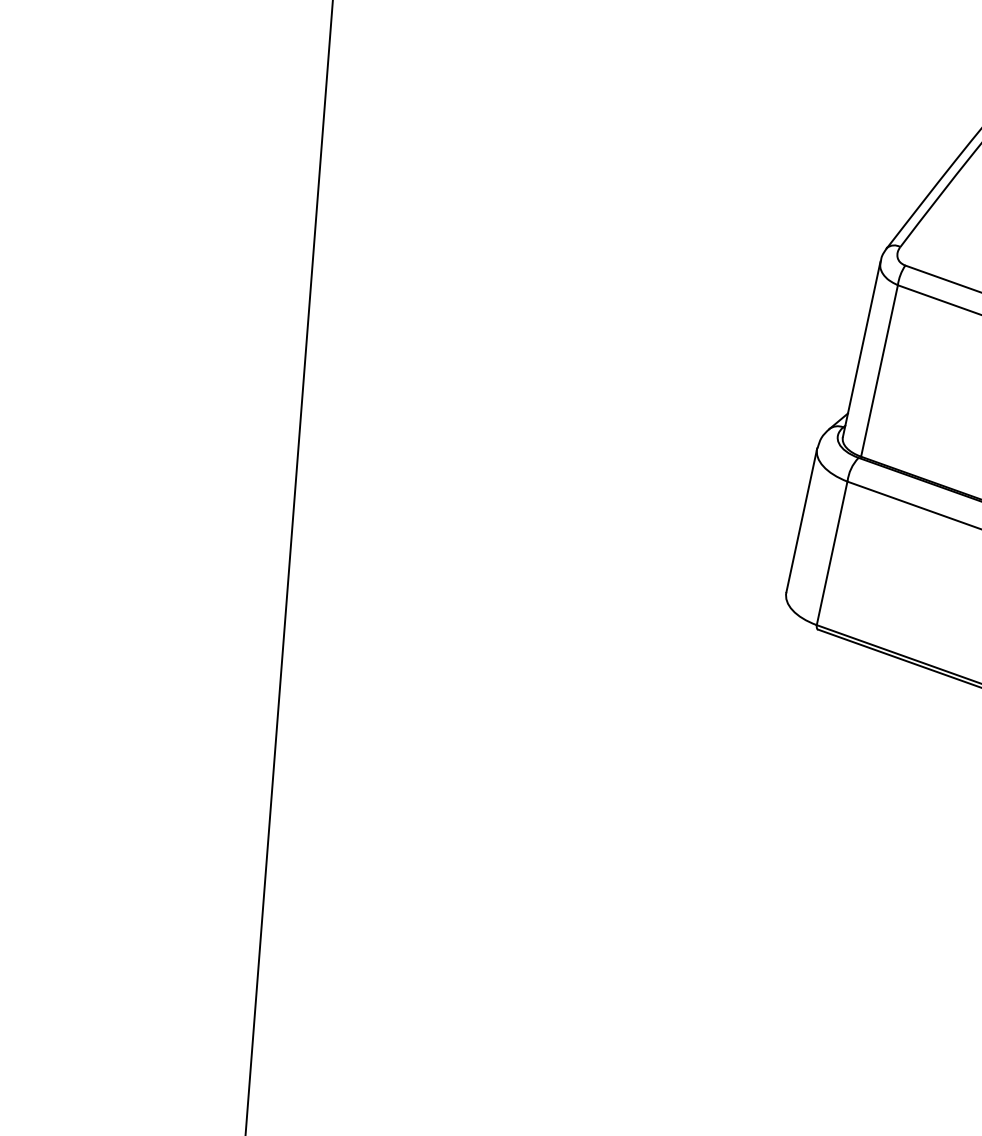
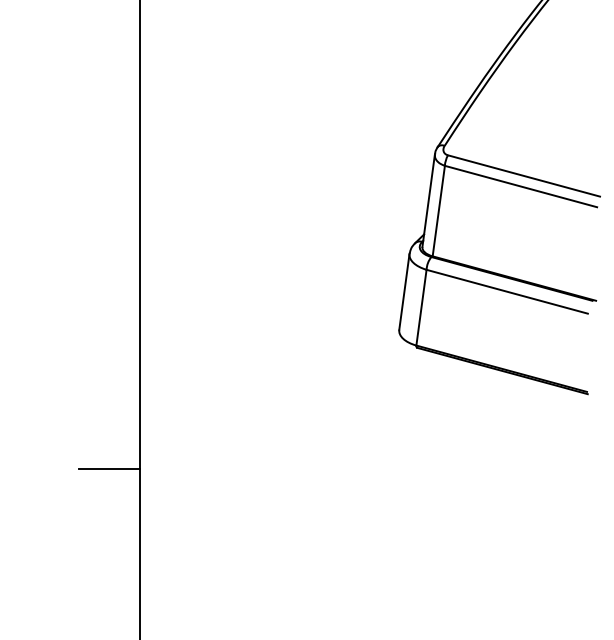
line: (211, 815) -> (109, 468), added

